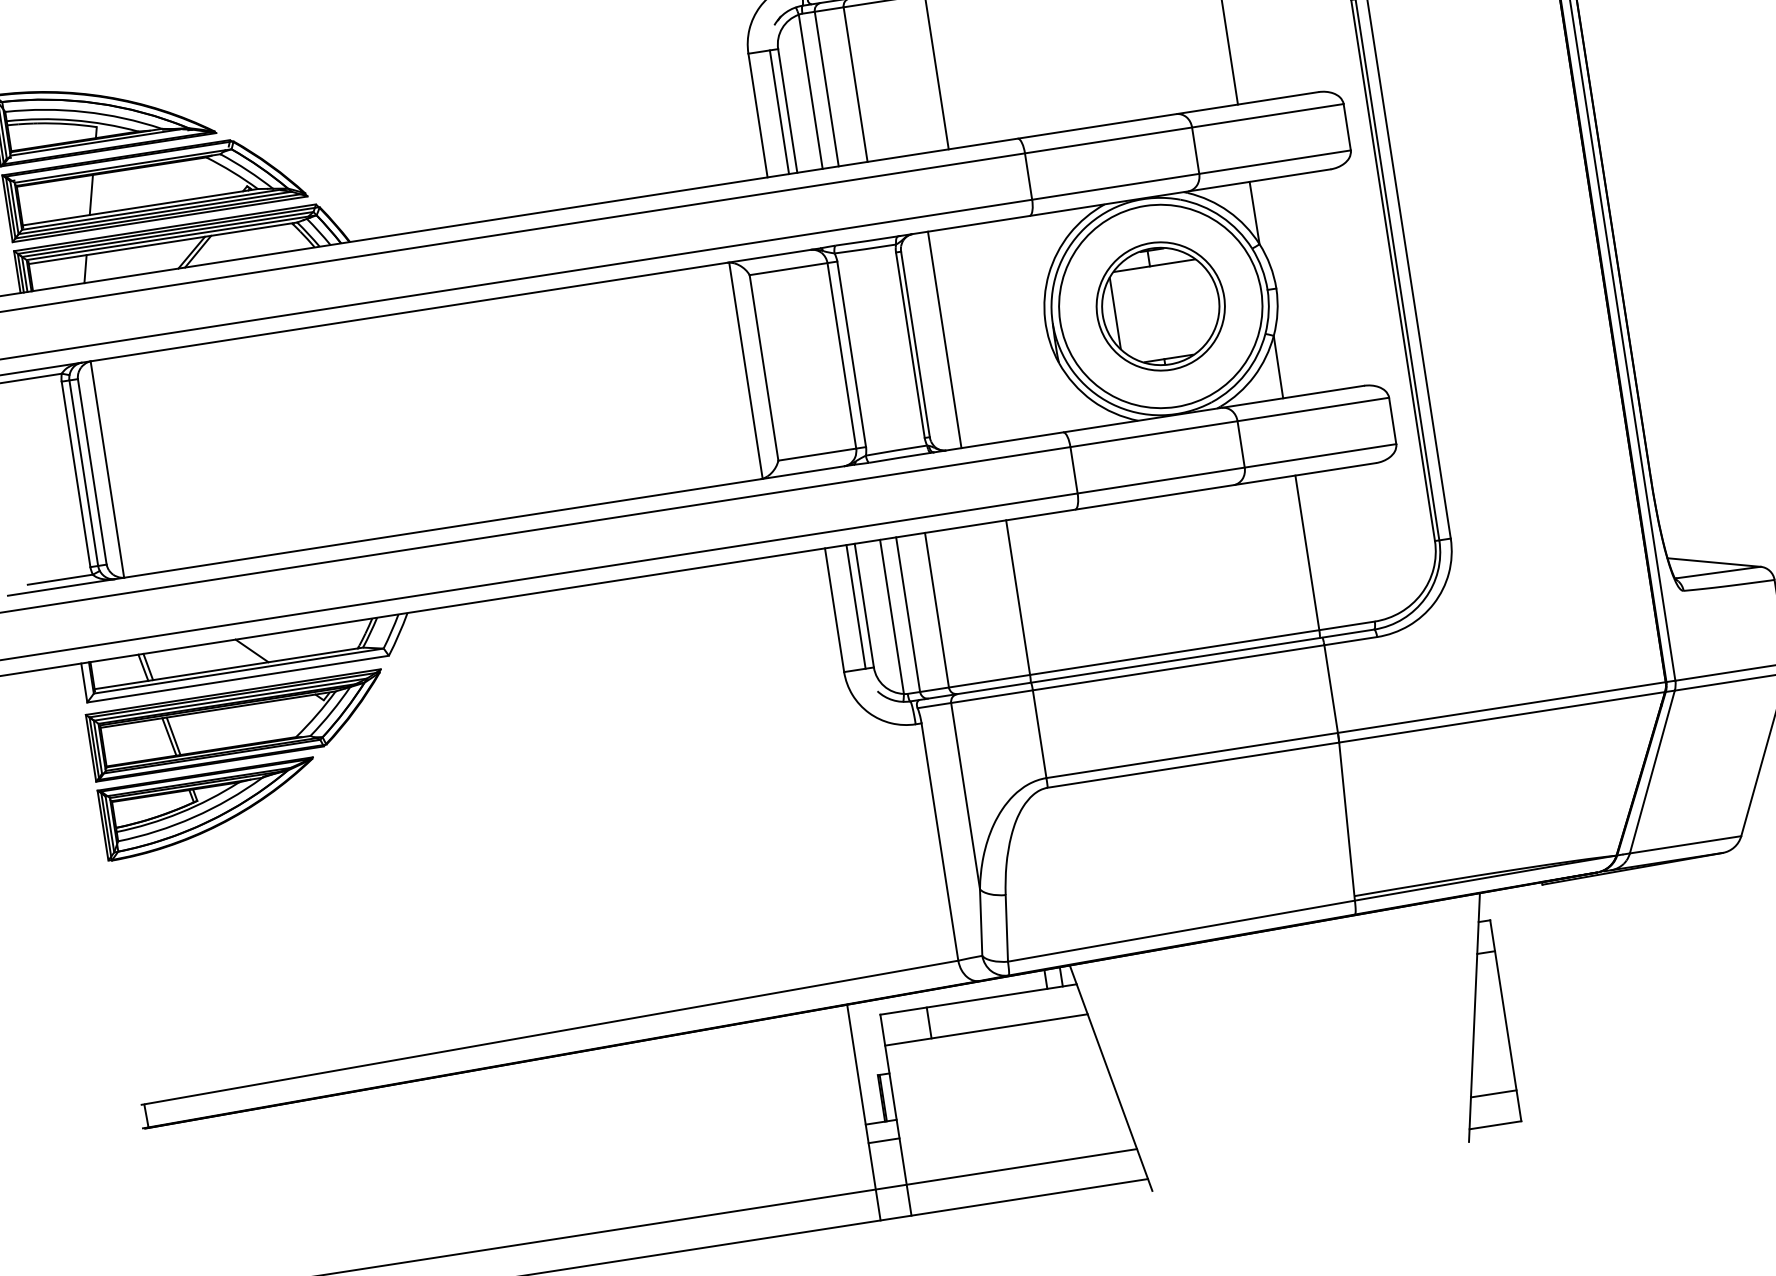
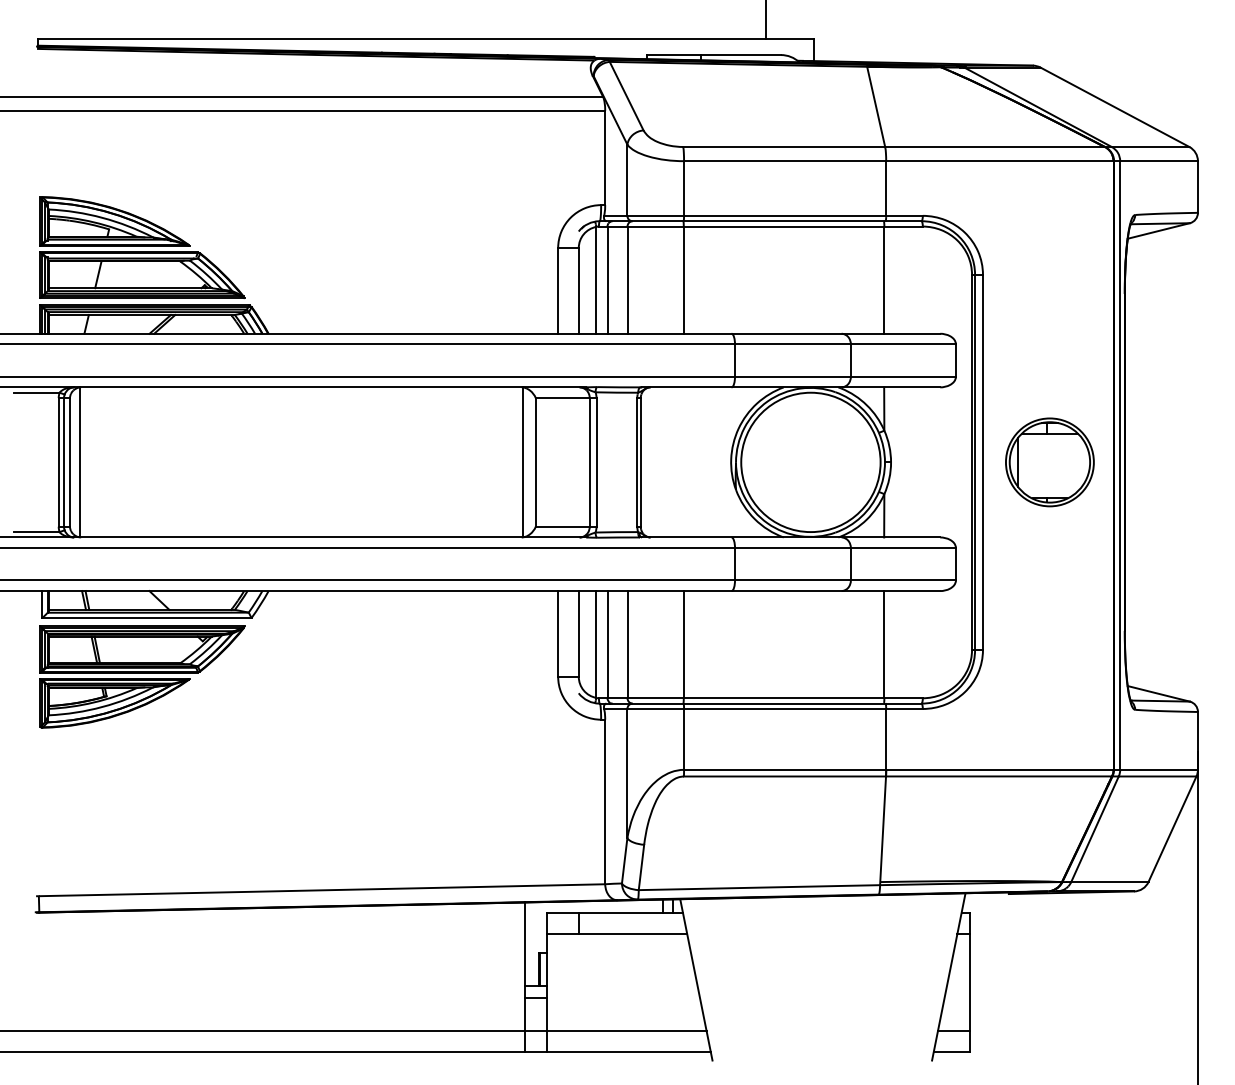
line: (780, 111) -> (573, 290), removed
part: (1160, 306) -> (1049, 462), moved
line: (945, 339) -> (661, 462), removed
line: (856, 606) -> (573, 633), removed

